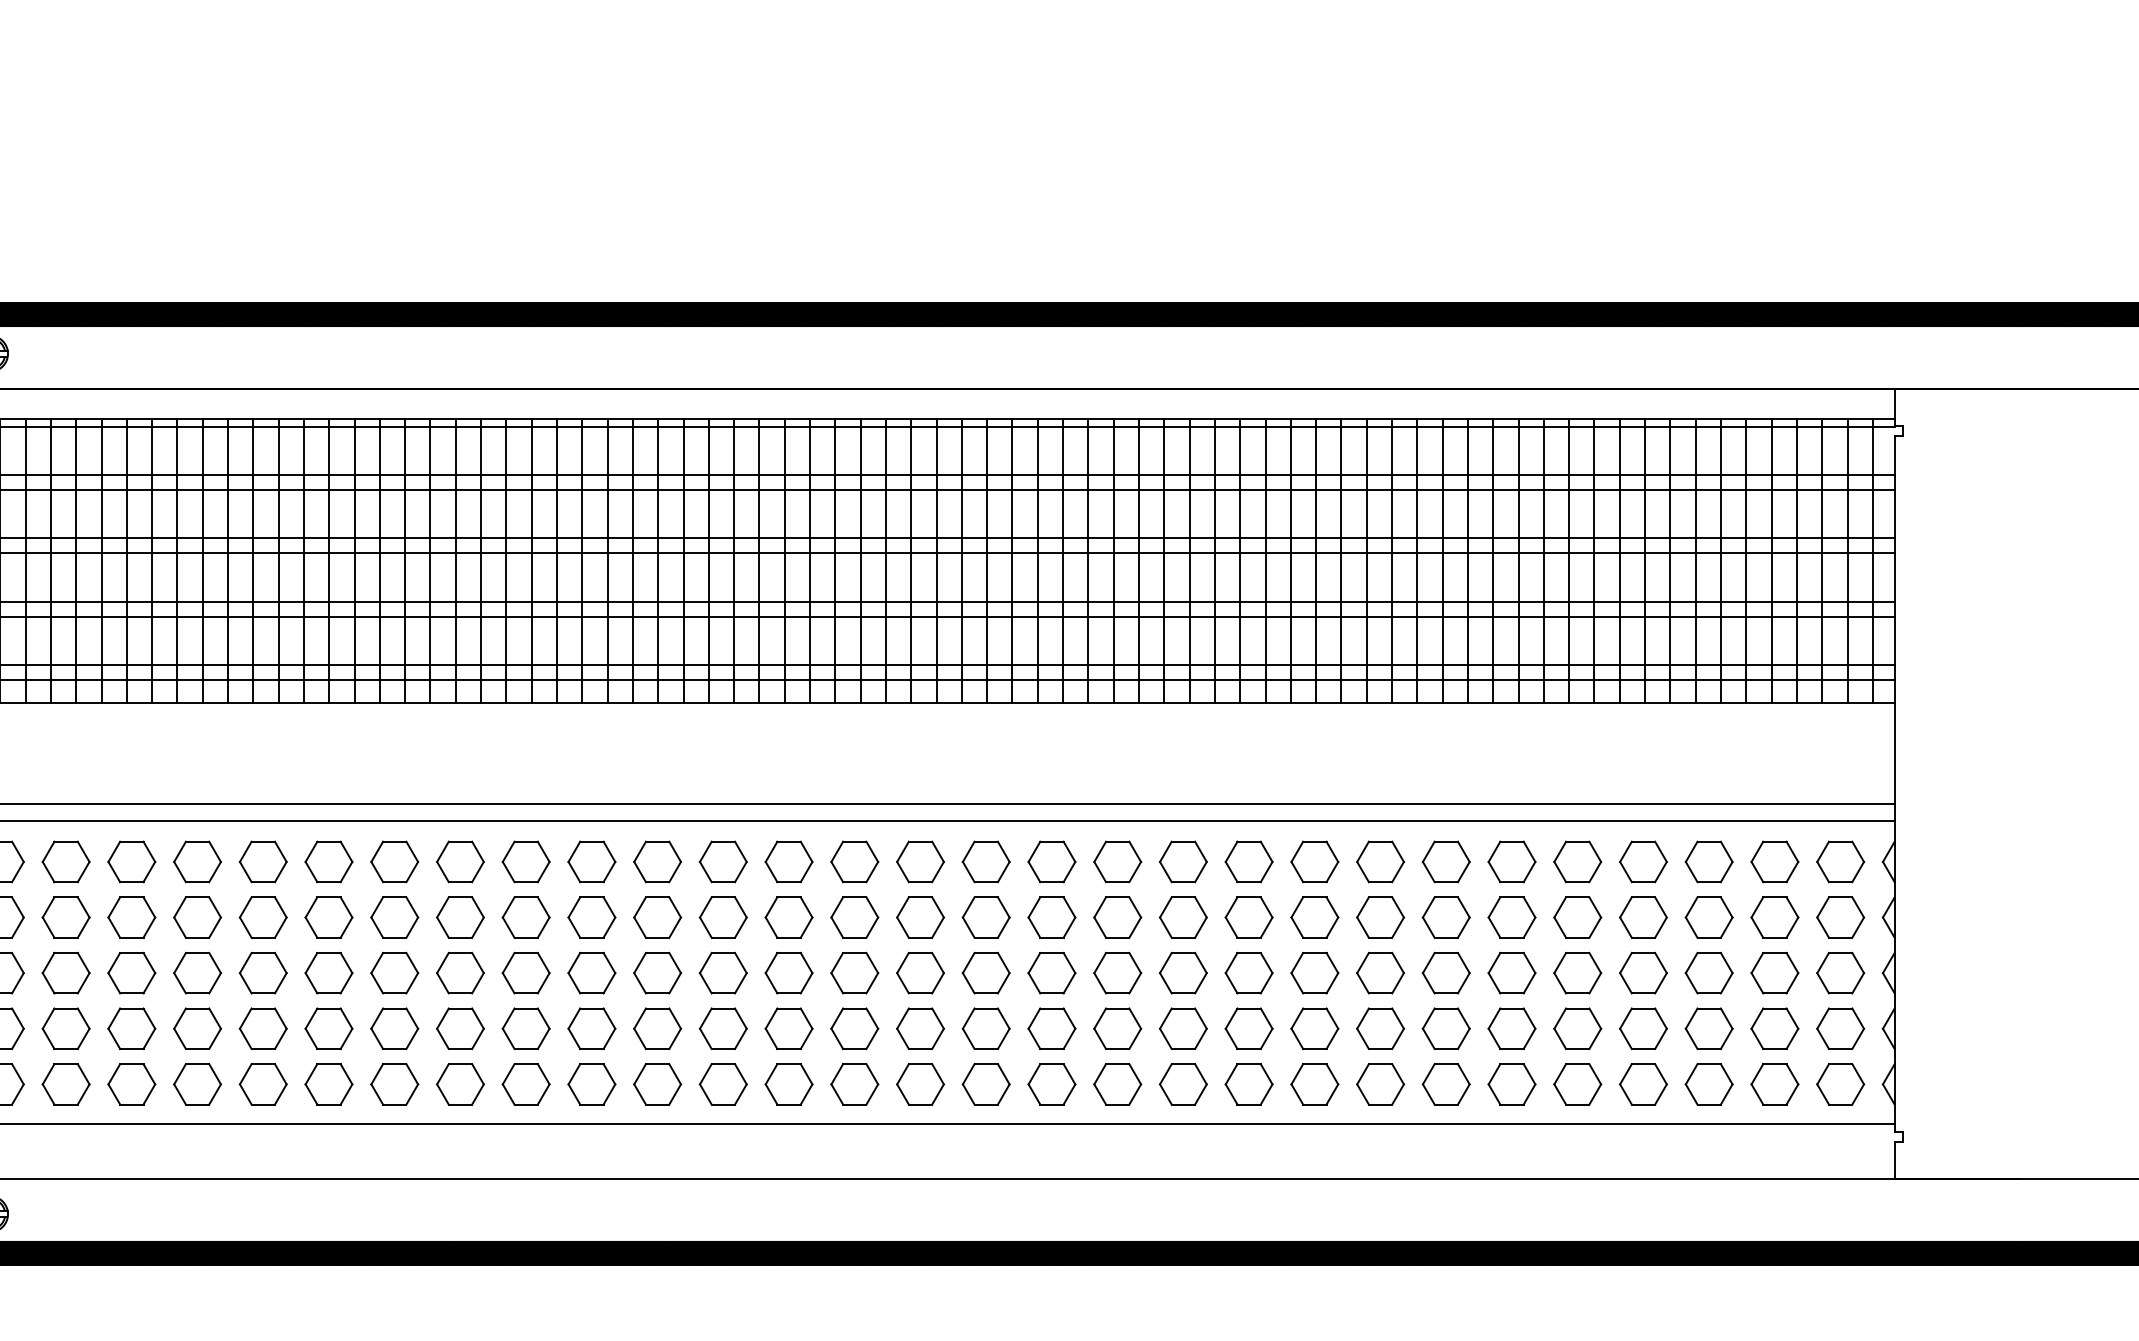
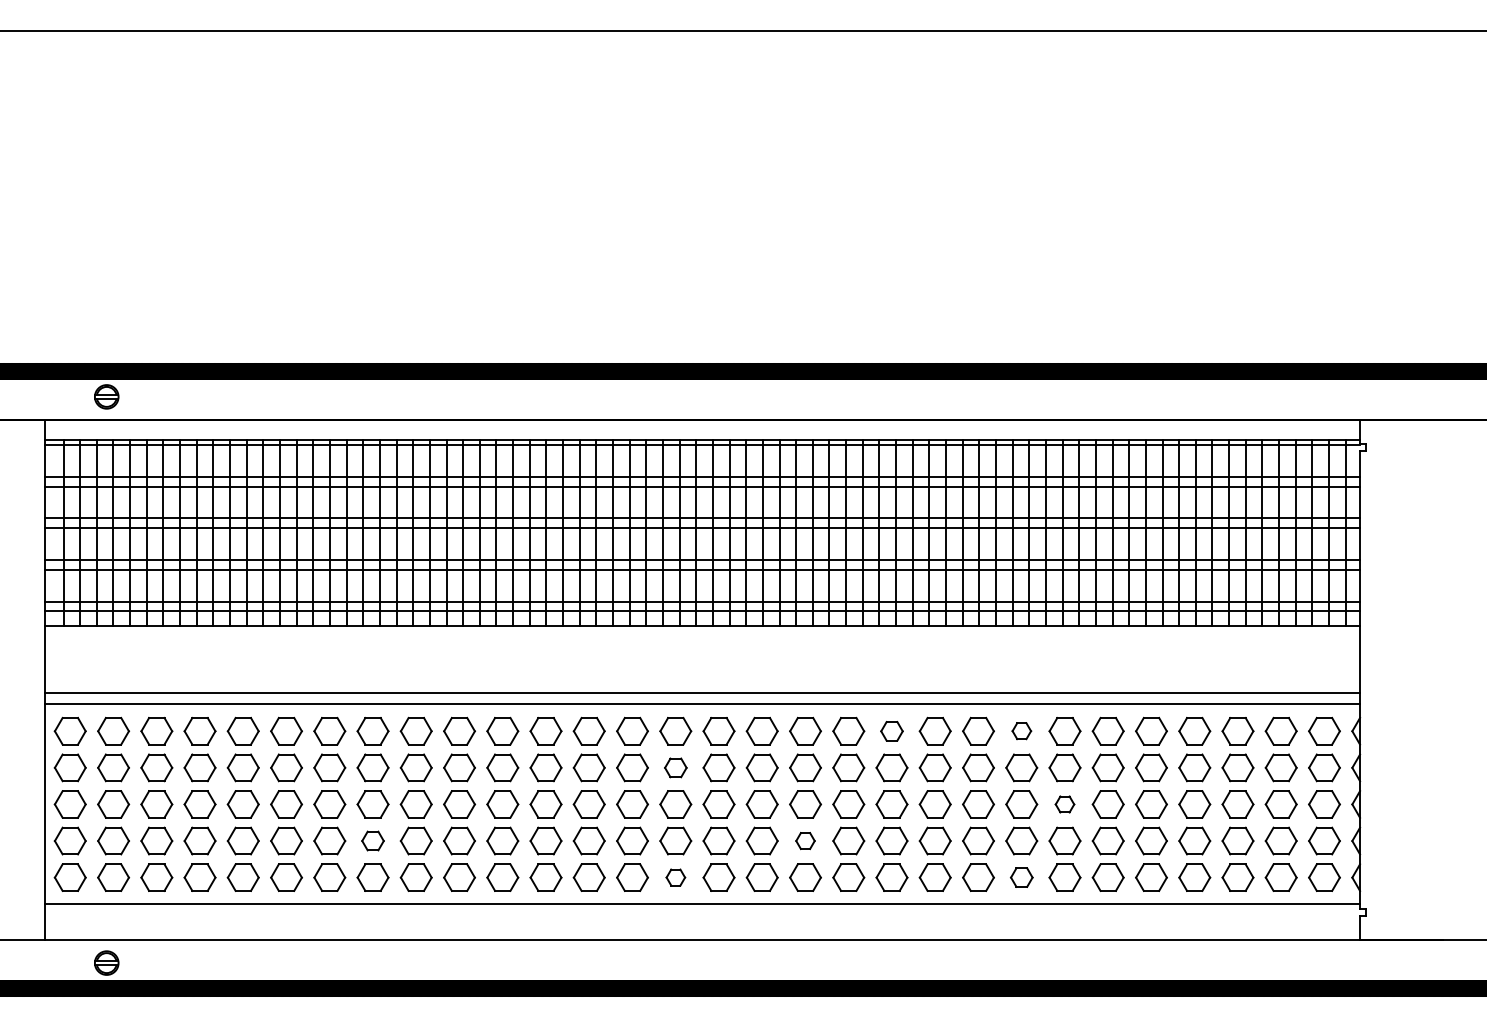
part: (1380, 860) -> (1021, 730), size x0.6
part: (1182, 862) -> (891, 731), size x0.7
part: (854, 916) -> (675, 767), size x0.7
part: (1445, 973) -> (1064, 804), size x0.6
part: (393, 1027) -> (372, 840), size x0.7
part: (1051, 1027) -> (805, 840), size x0.6
part: (854, 1084) -> (675, 877), size x0.6
part: (1380, 1084) -> (1021, 877), size x0.7

